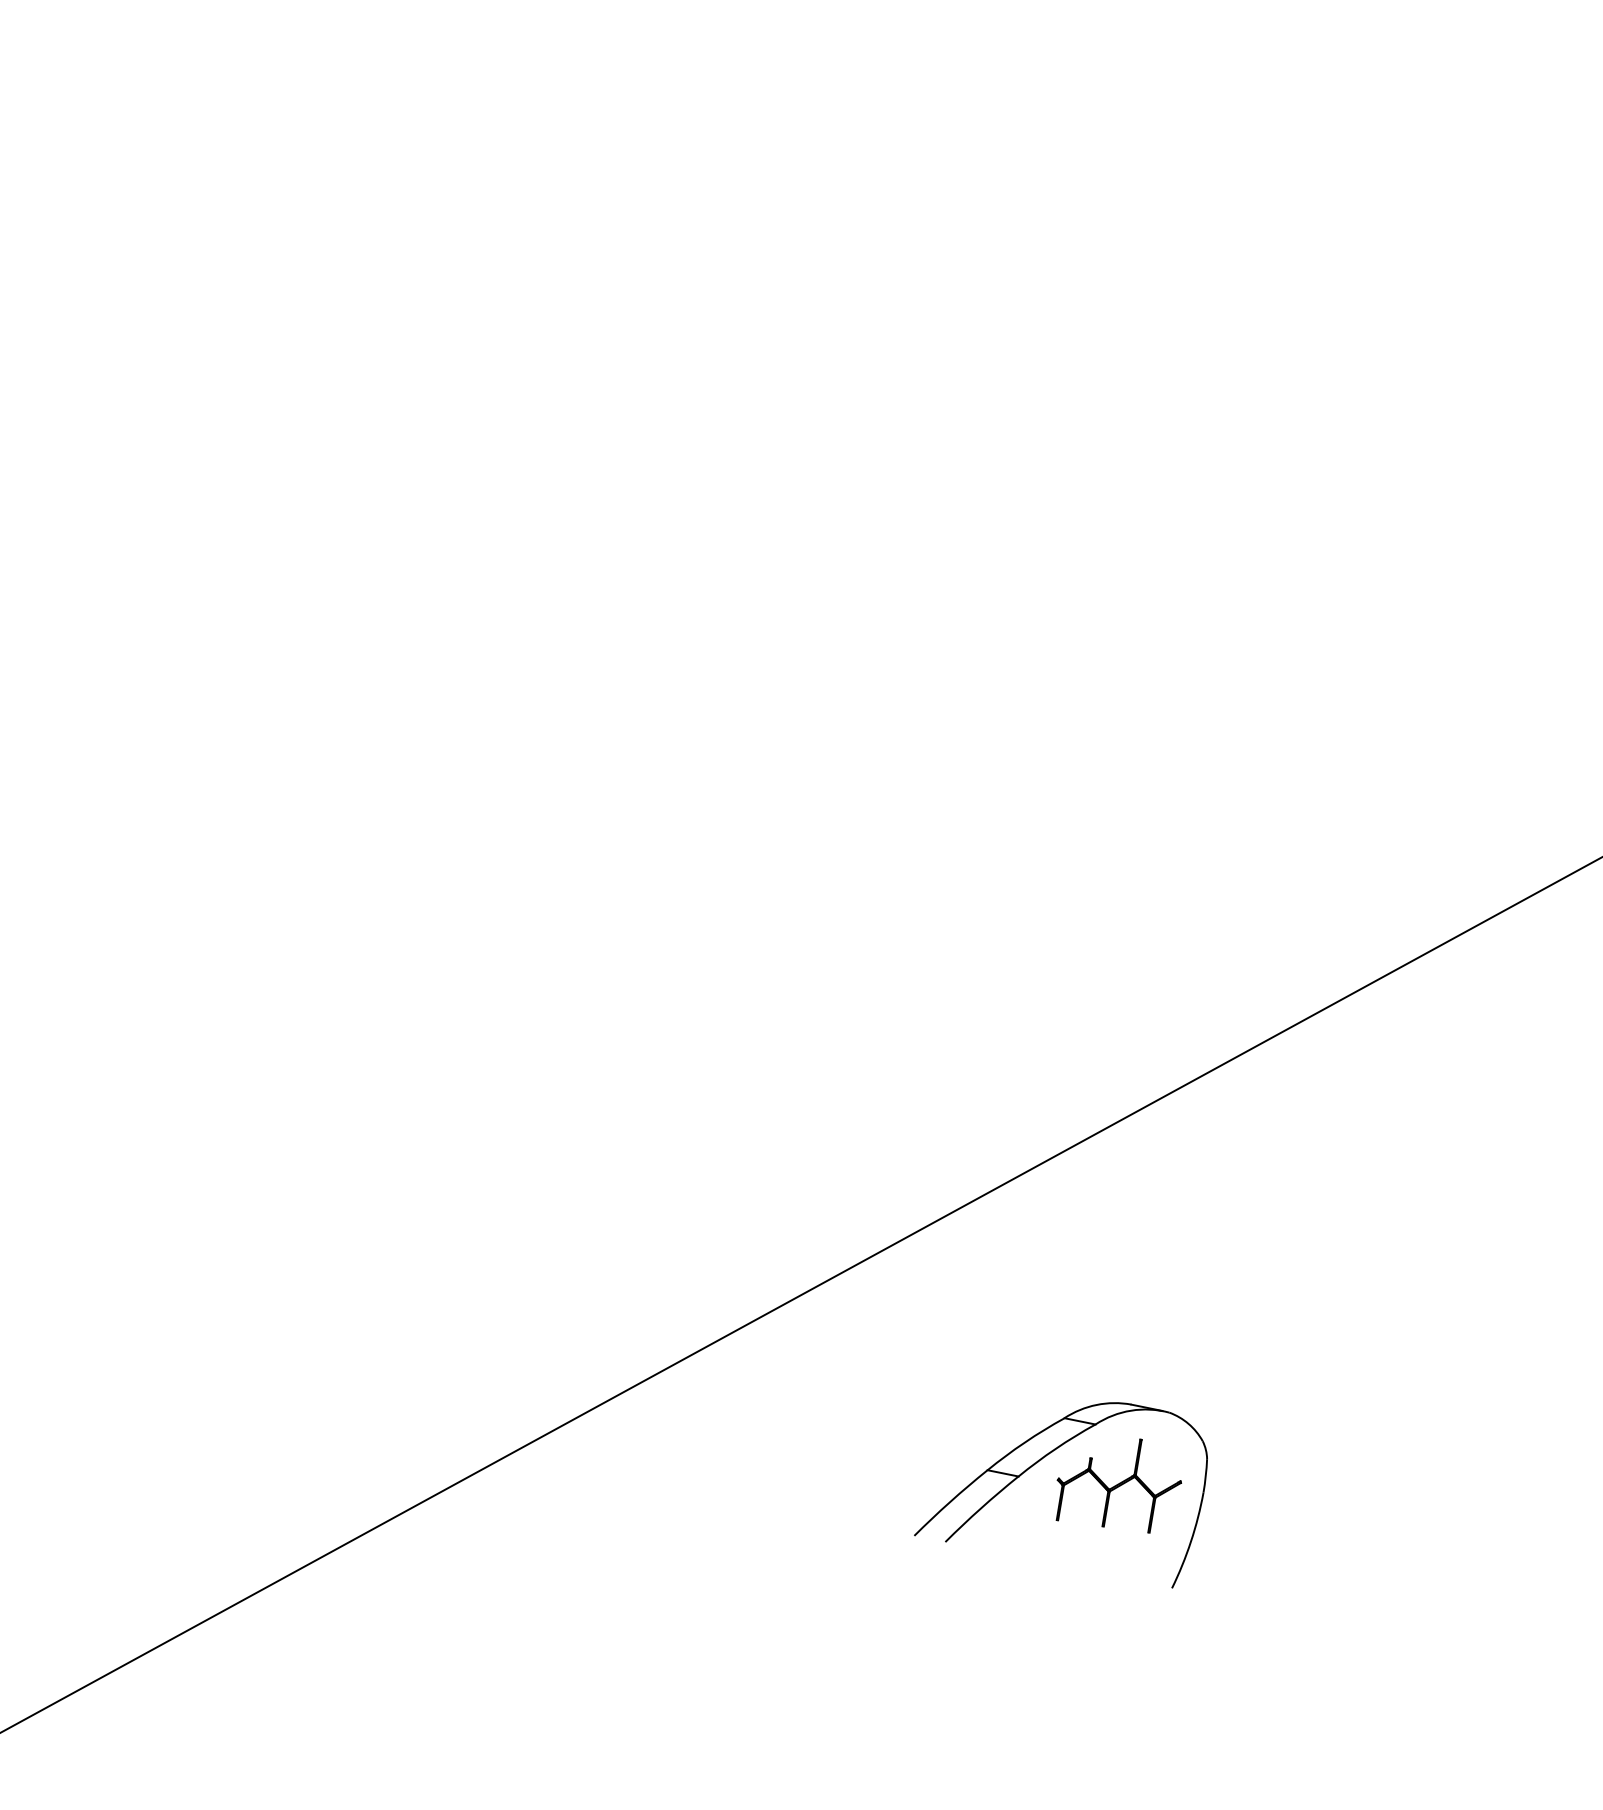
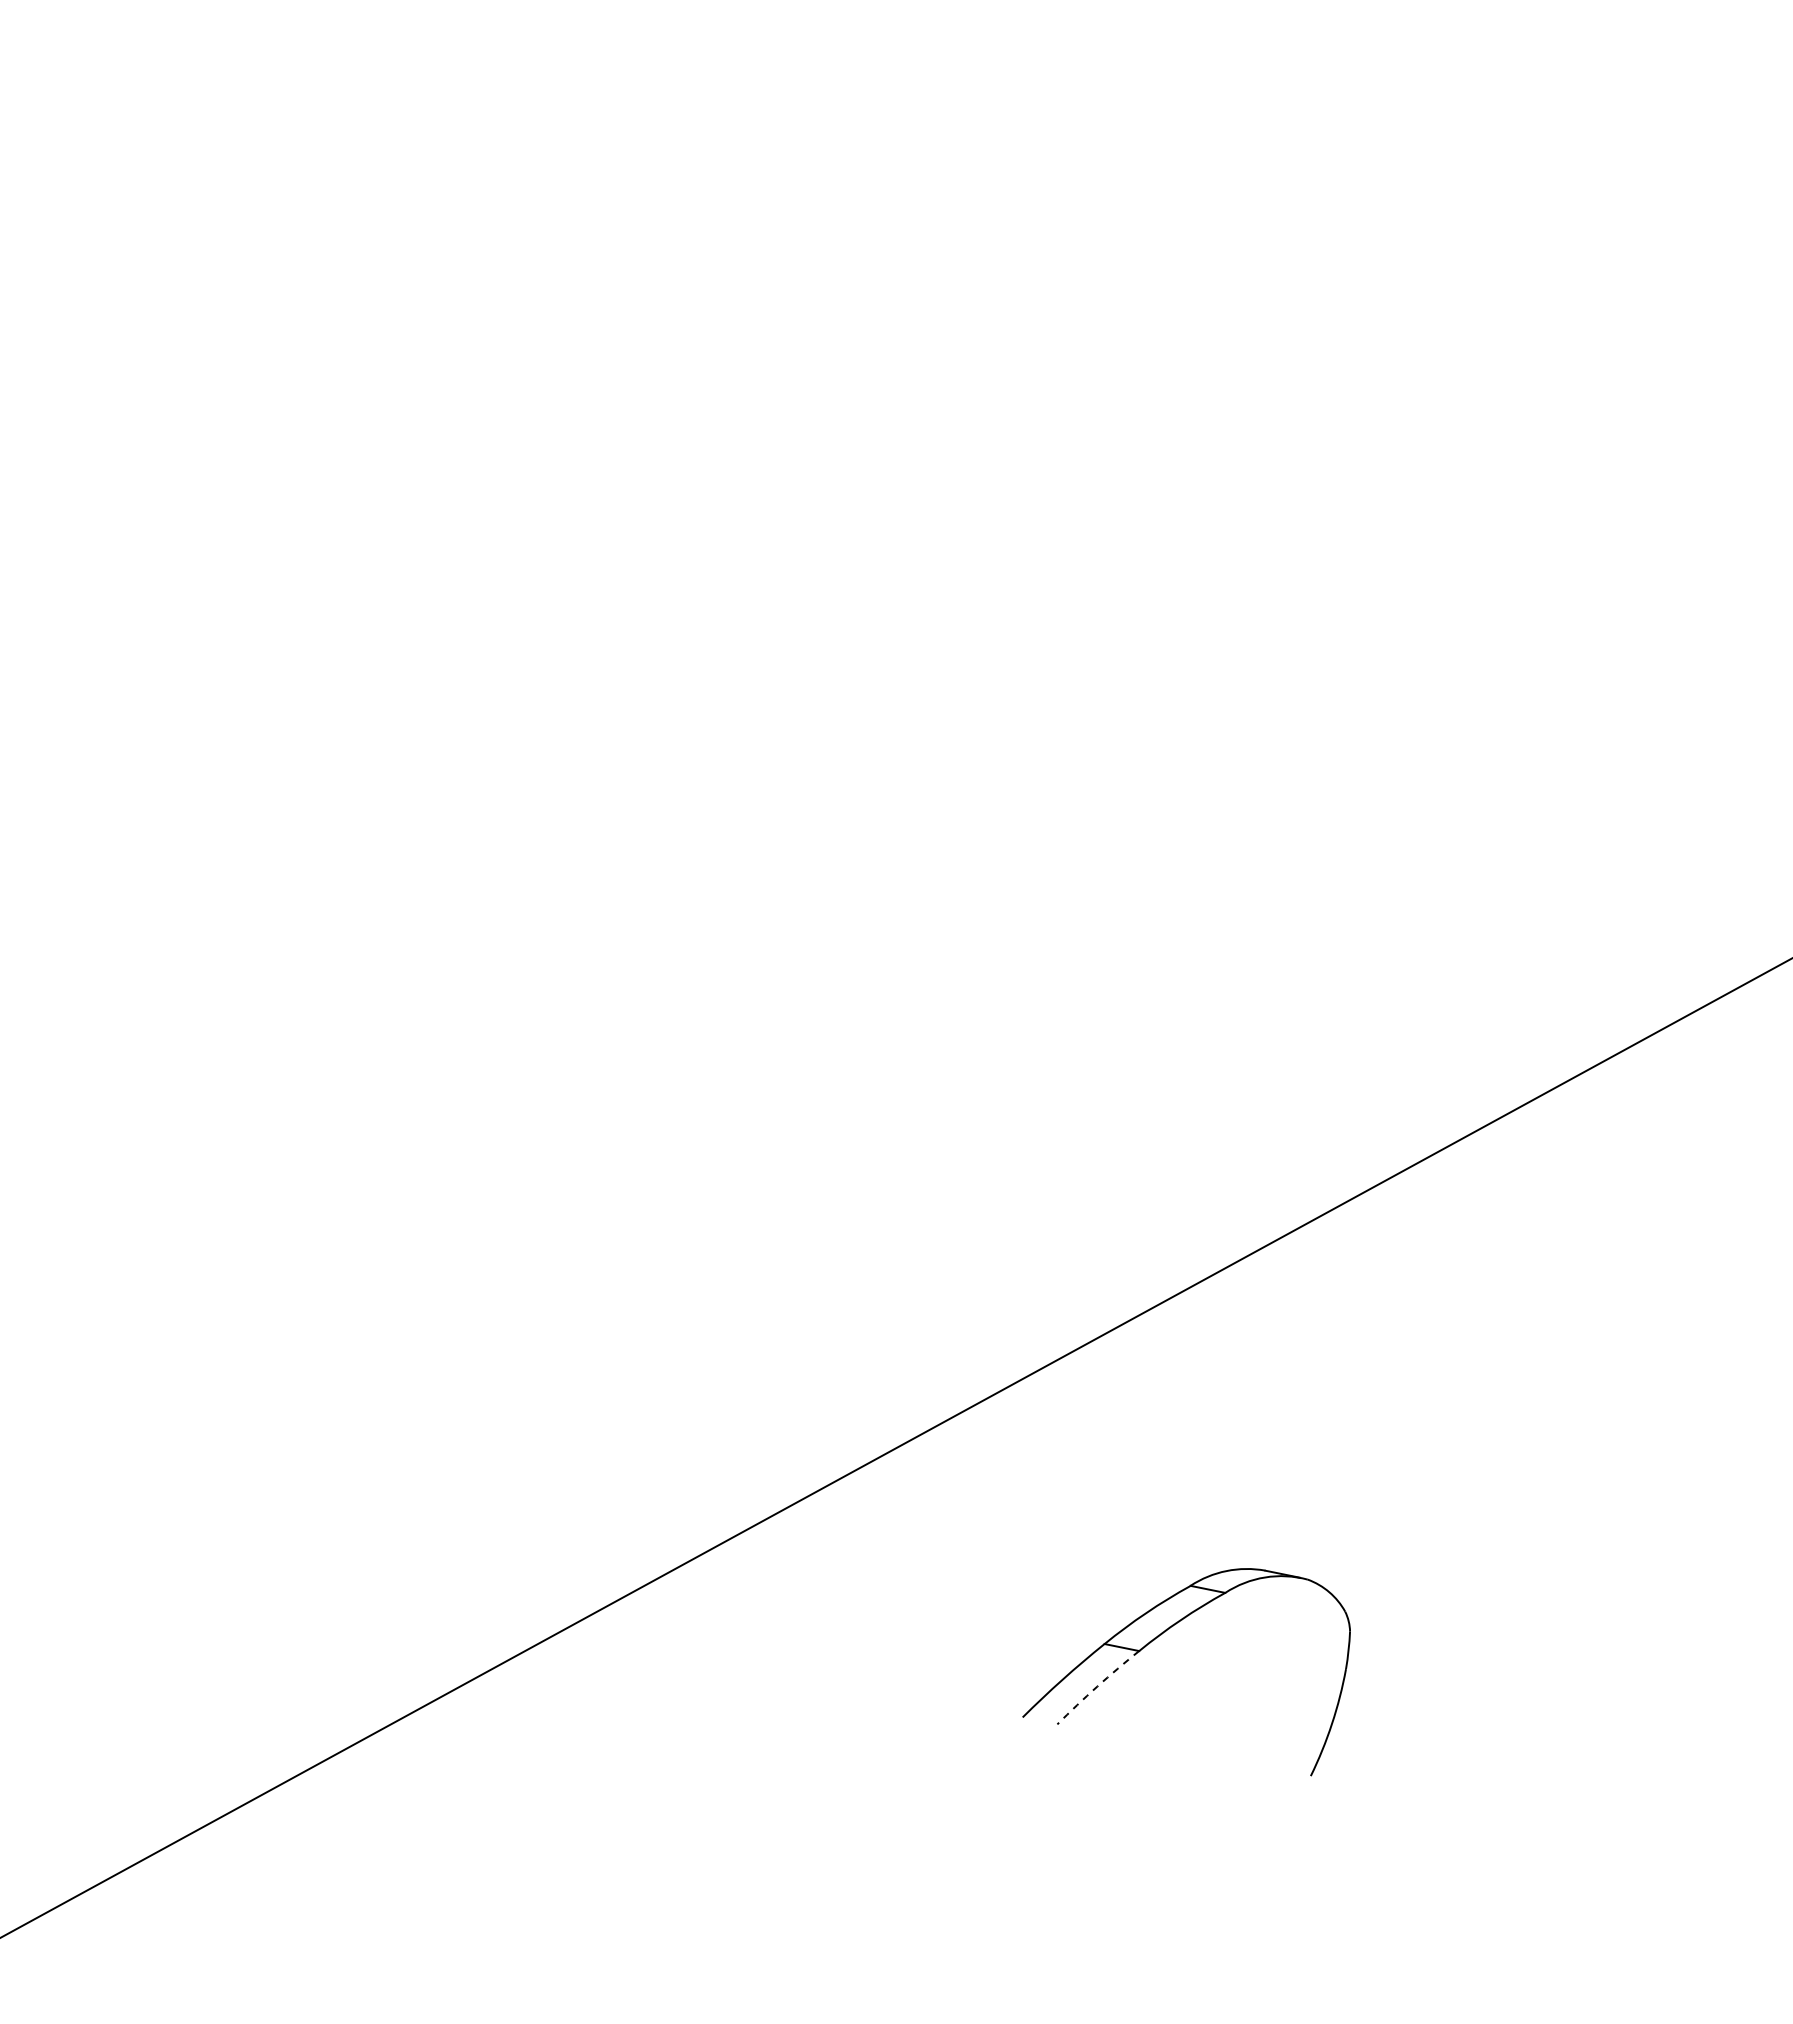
part: (1118, 1485) -> (1251, 1661), removed
arc: (981, 1508) -> (1097, 1686), solid -> dashed

